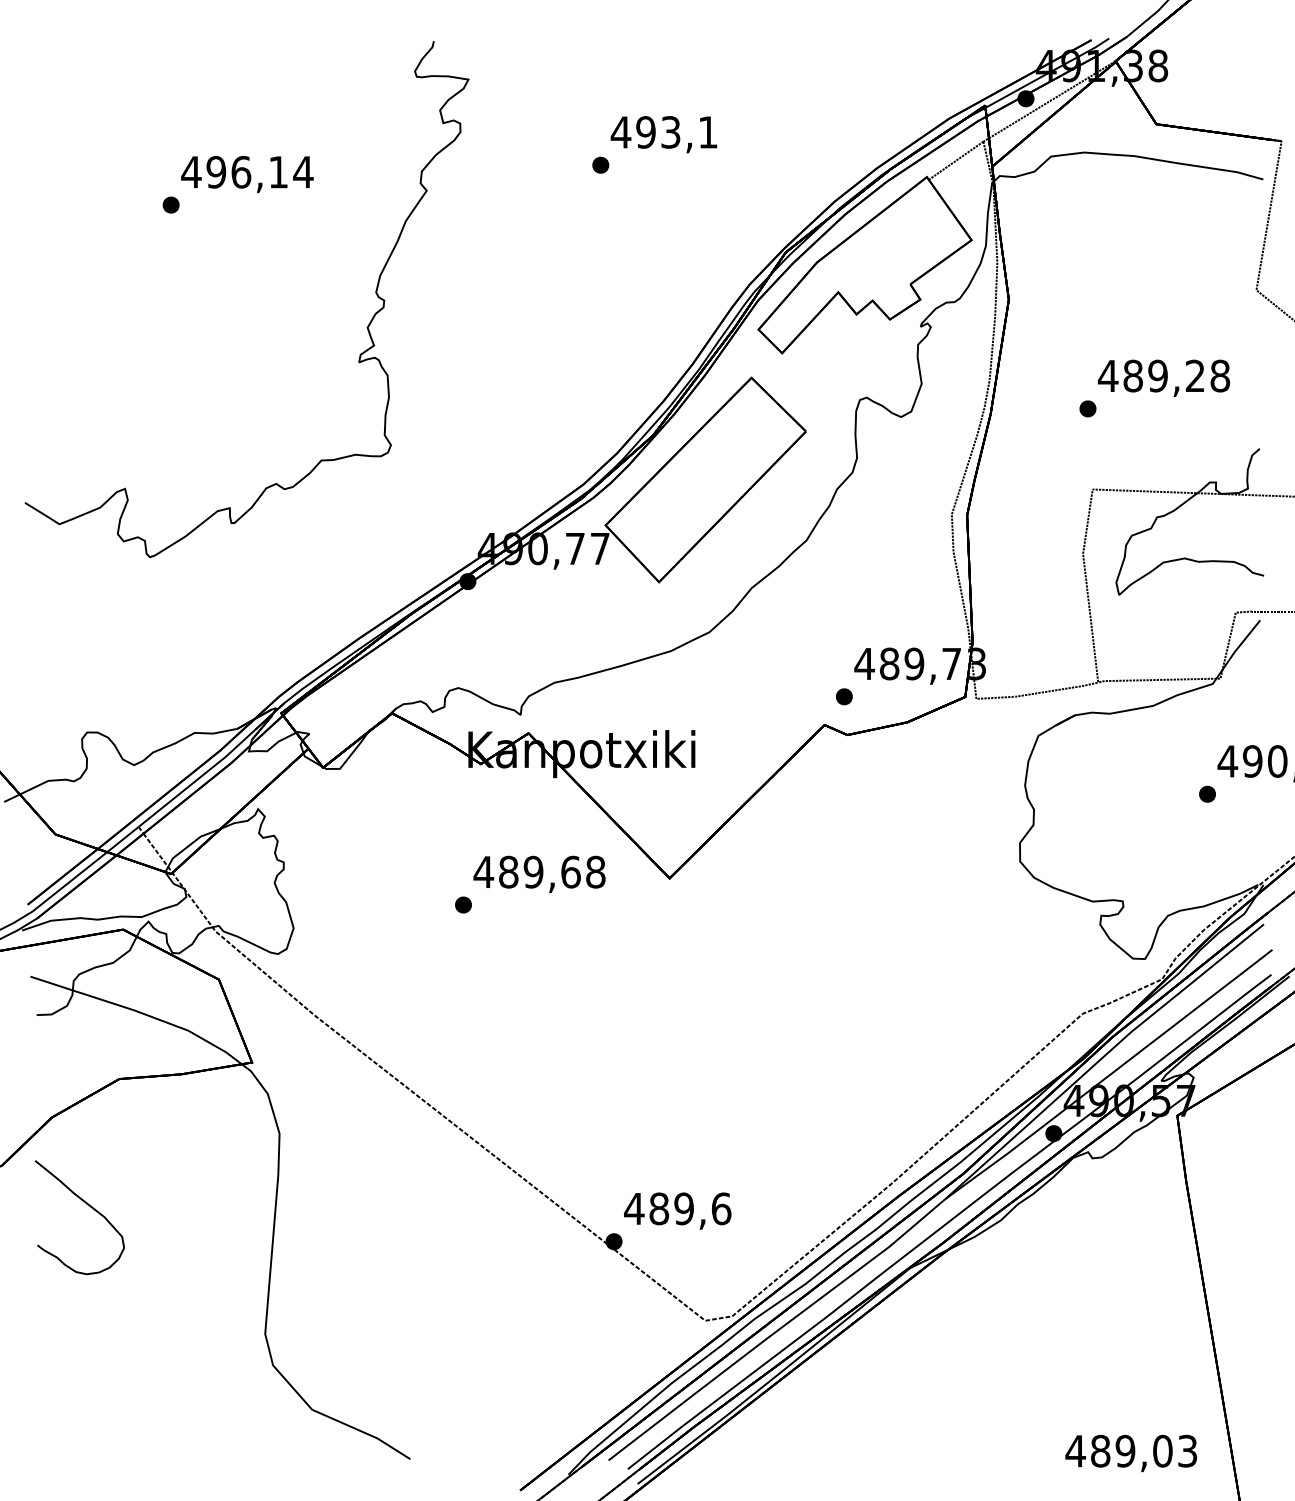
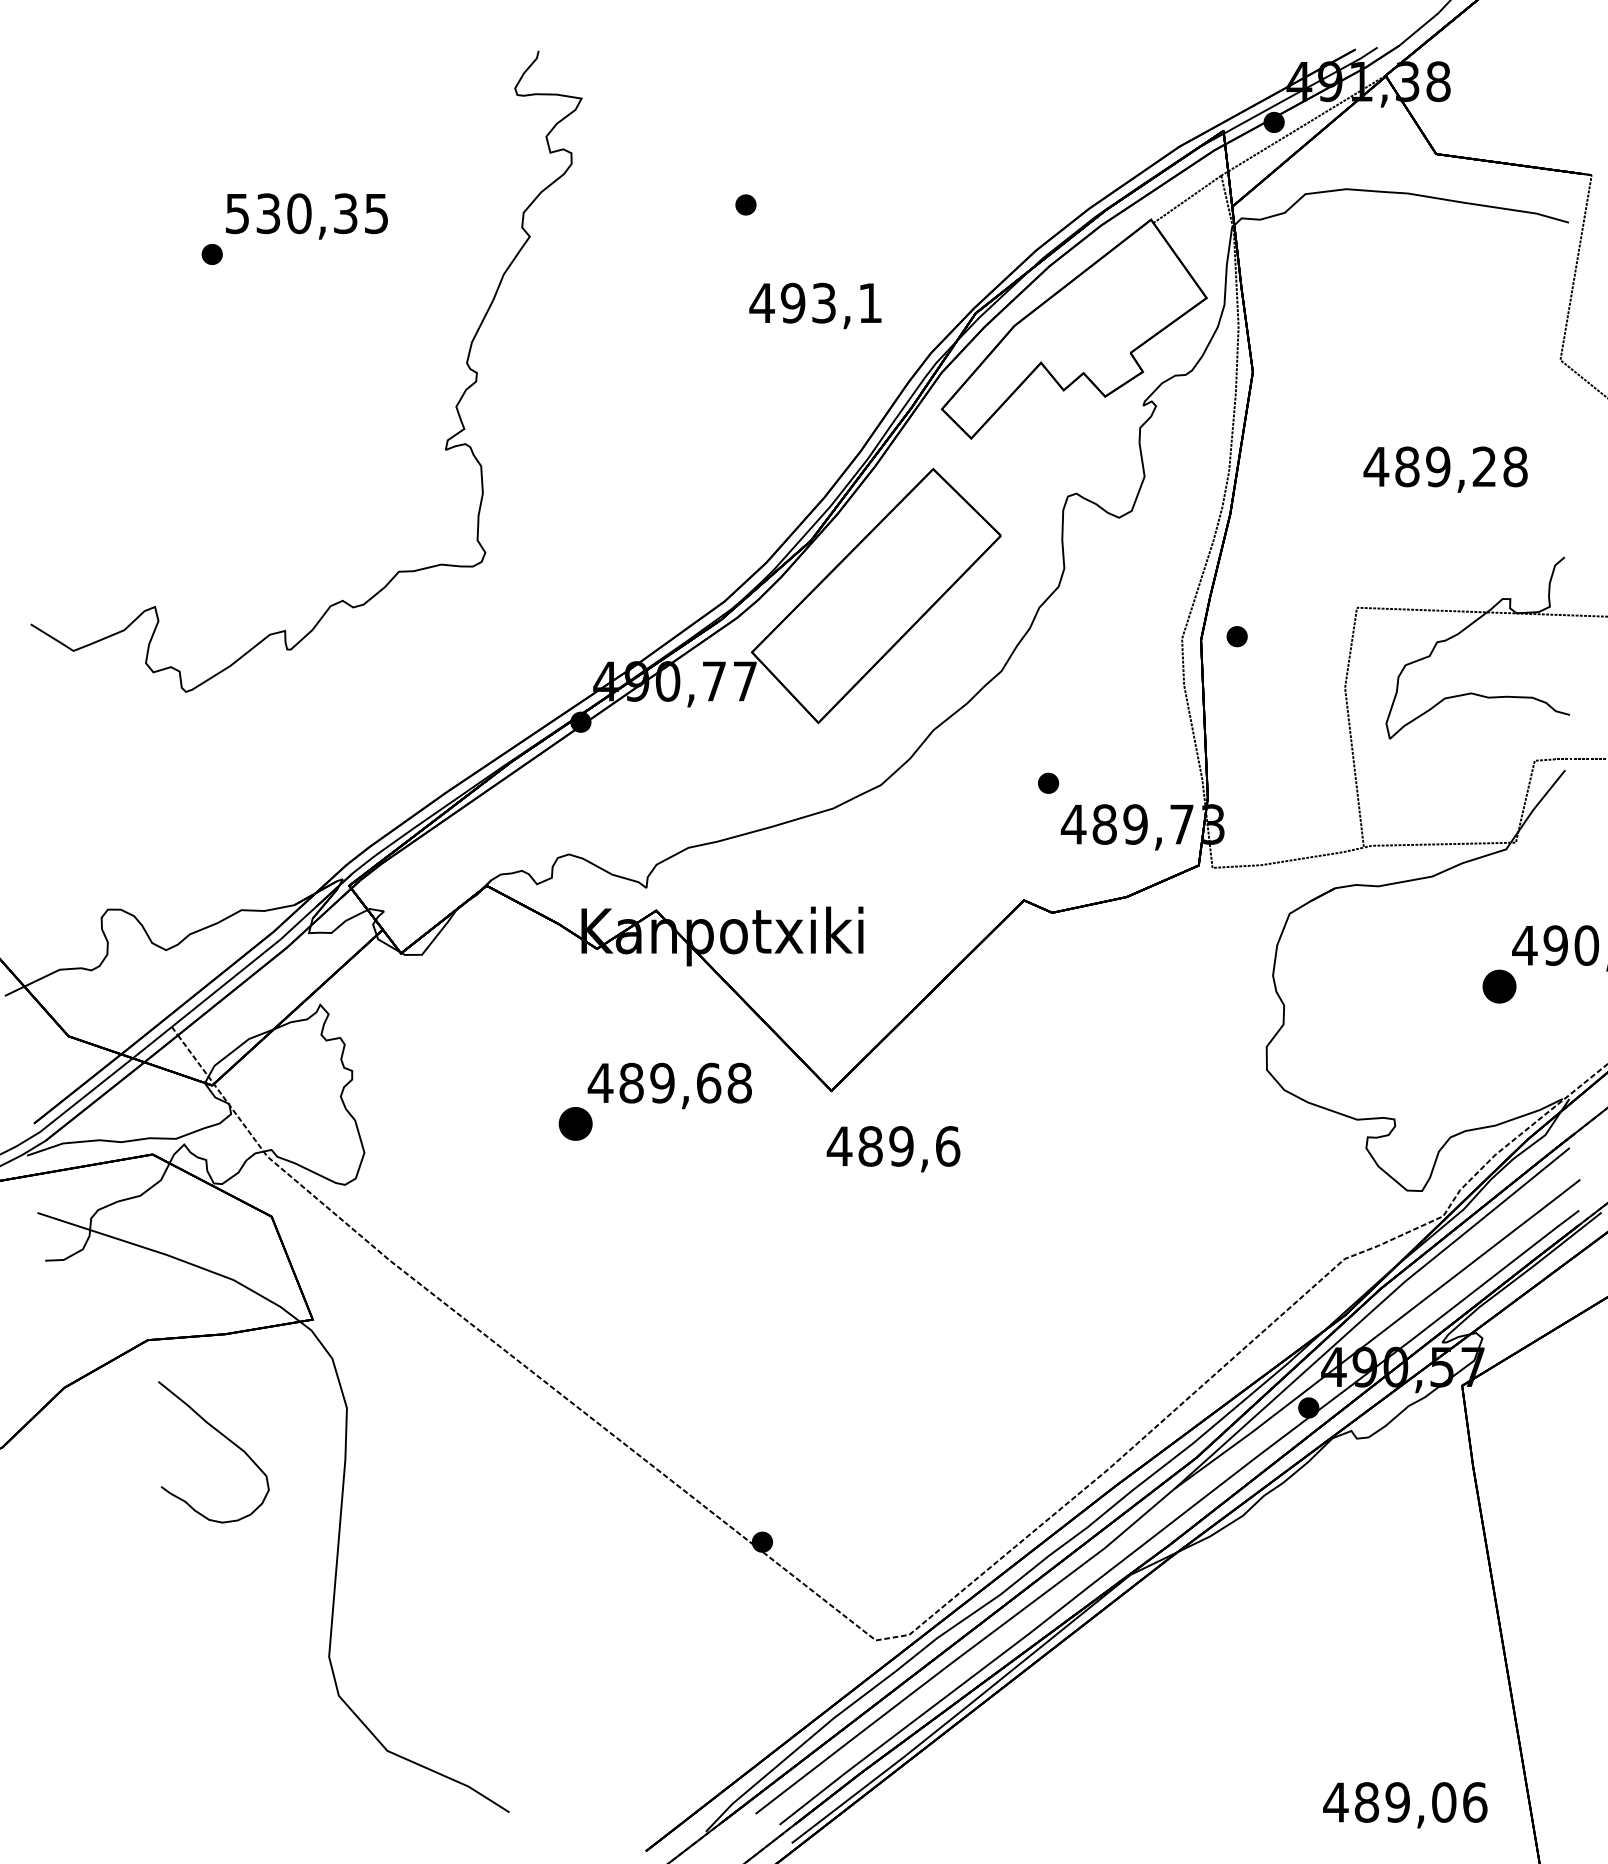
text: (664, 134) -> (815, 305), moved
text: (247, 172) -> (306, 213), 496,14 -> 530,35
part: (1087, 408) -> (1236, 636), moved
part: (844, 696) -> (1048, 782), moved
part: (1207, 793) -> (1499, 985), size x1.6
part: (462, 904) -> (574, 1123), size x1.6
curve: (89, 1206) -> (225, 1438), moved
text: (677, 1211) -> (893, 1149), moved
text: (1188, 1451) -> (1475, 1802), 489,03 -> 489,06

